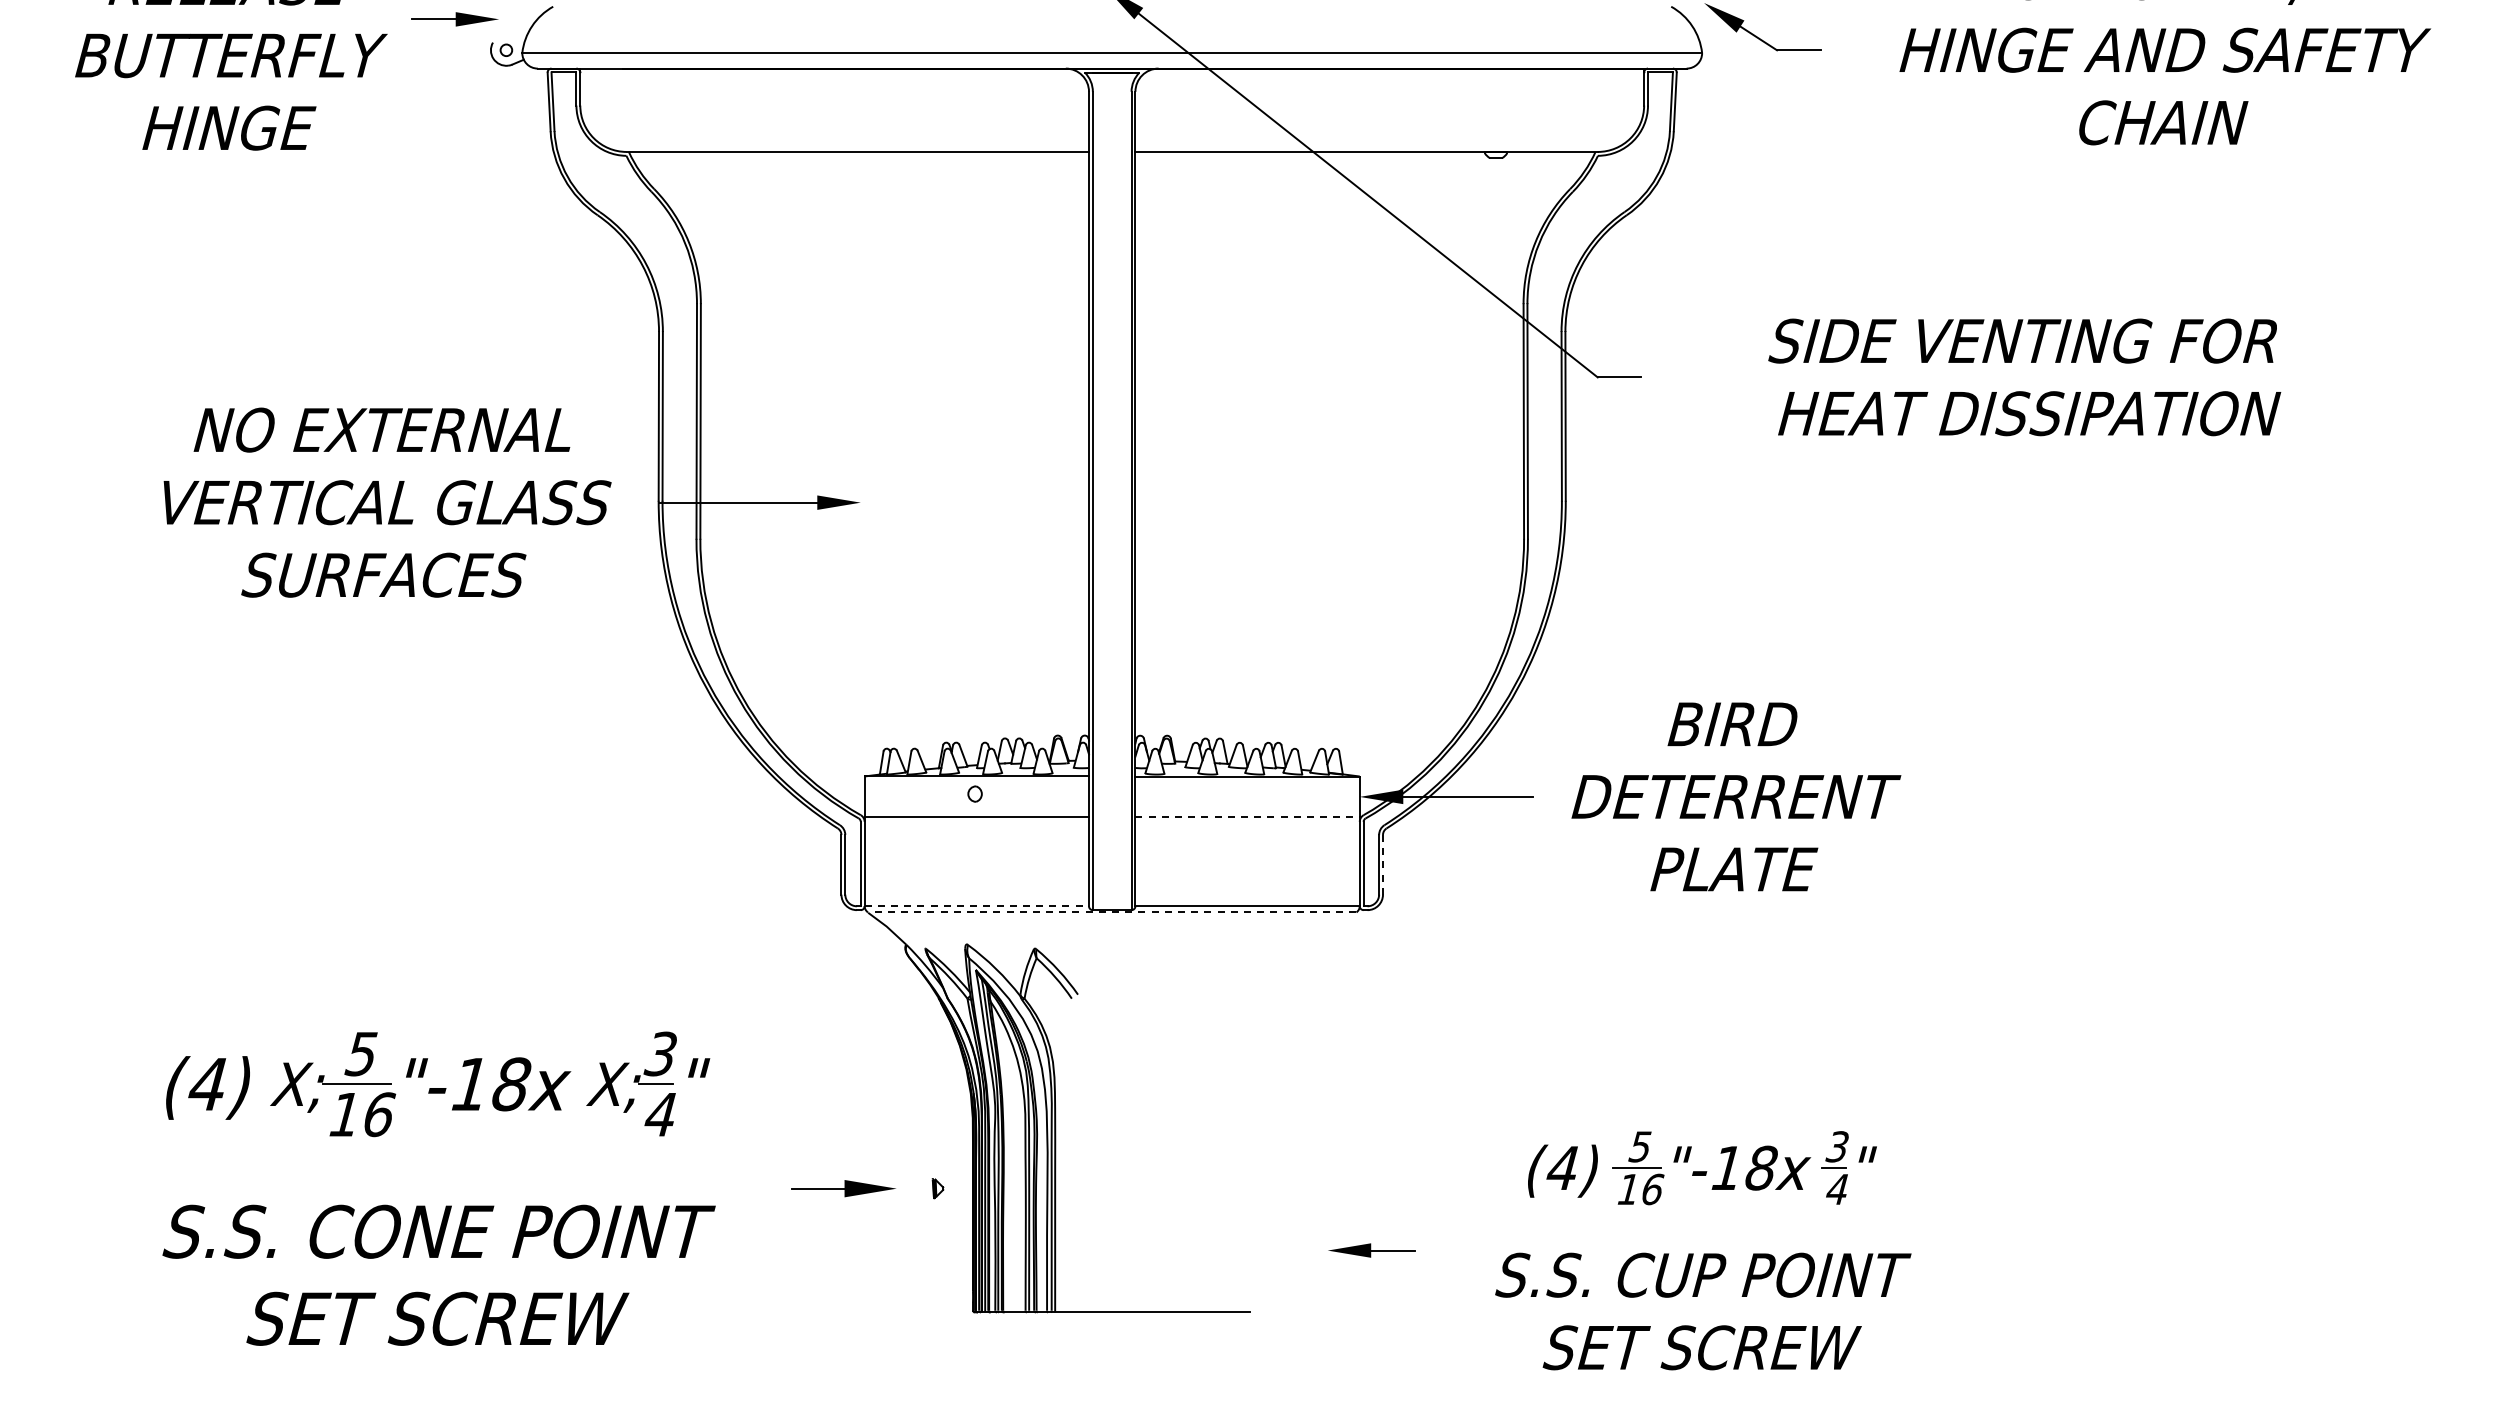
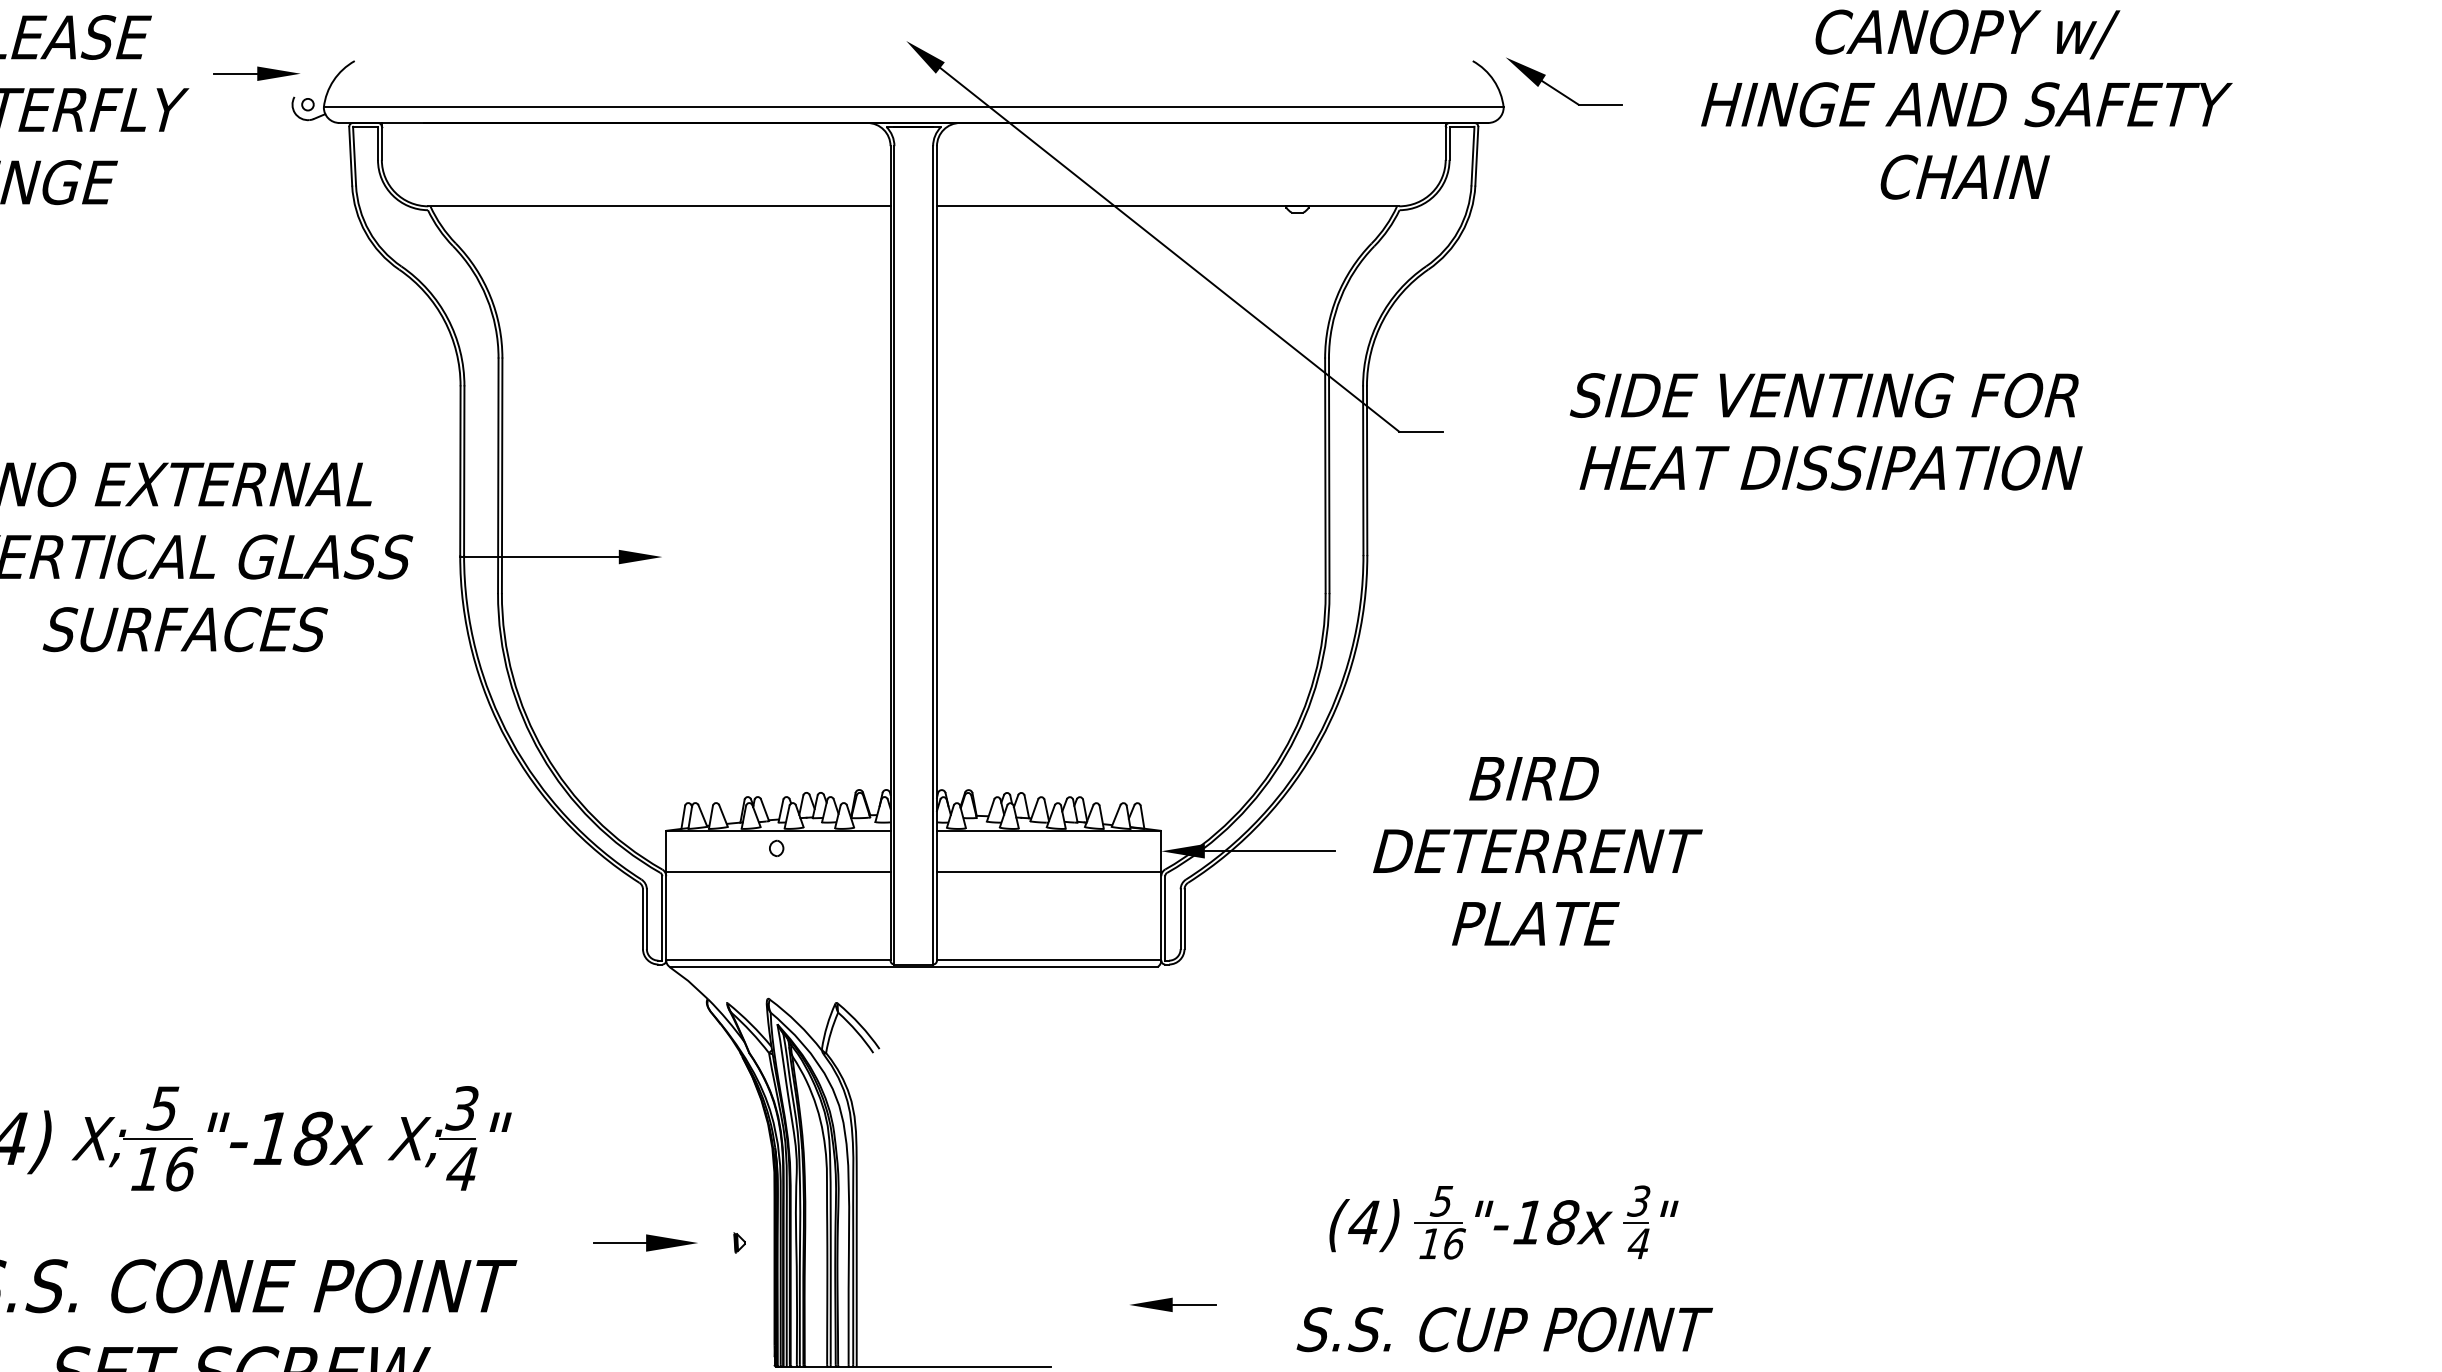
line: (1248, 817) -> (1050, 871), dashed -> solid
line: (1383, 864) -> (1185, 918), dashed -> solid
line: (977, 906) -> (779, 960), dashed -> solid
line: (1111, 912) -> (913, 966), dashed -> solid

